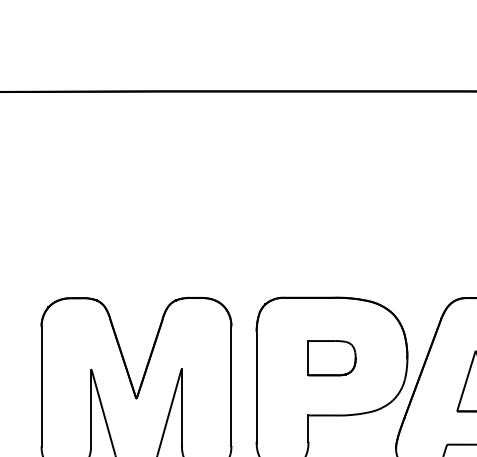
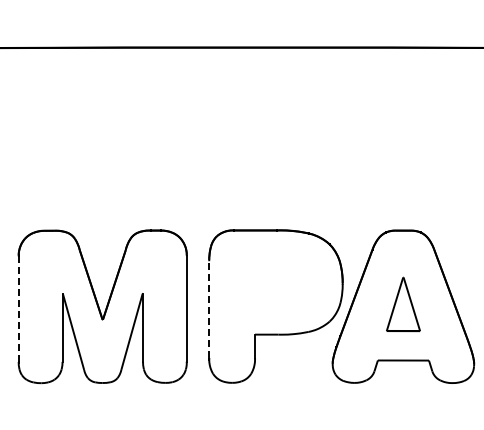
part: (331, 357) -> (275, 283), removed
line: (41, 387) -> (18, 309), solid -> dashed
line: (256, 387) -> (209, 309), solid -> dashed

